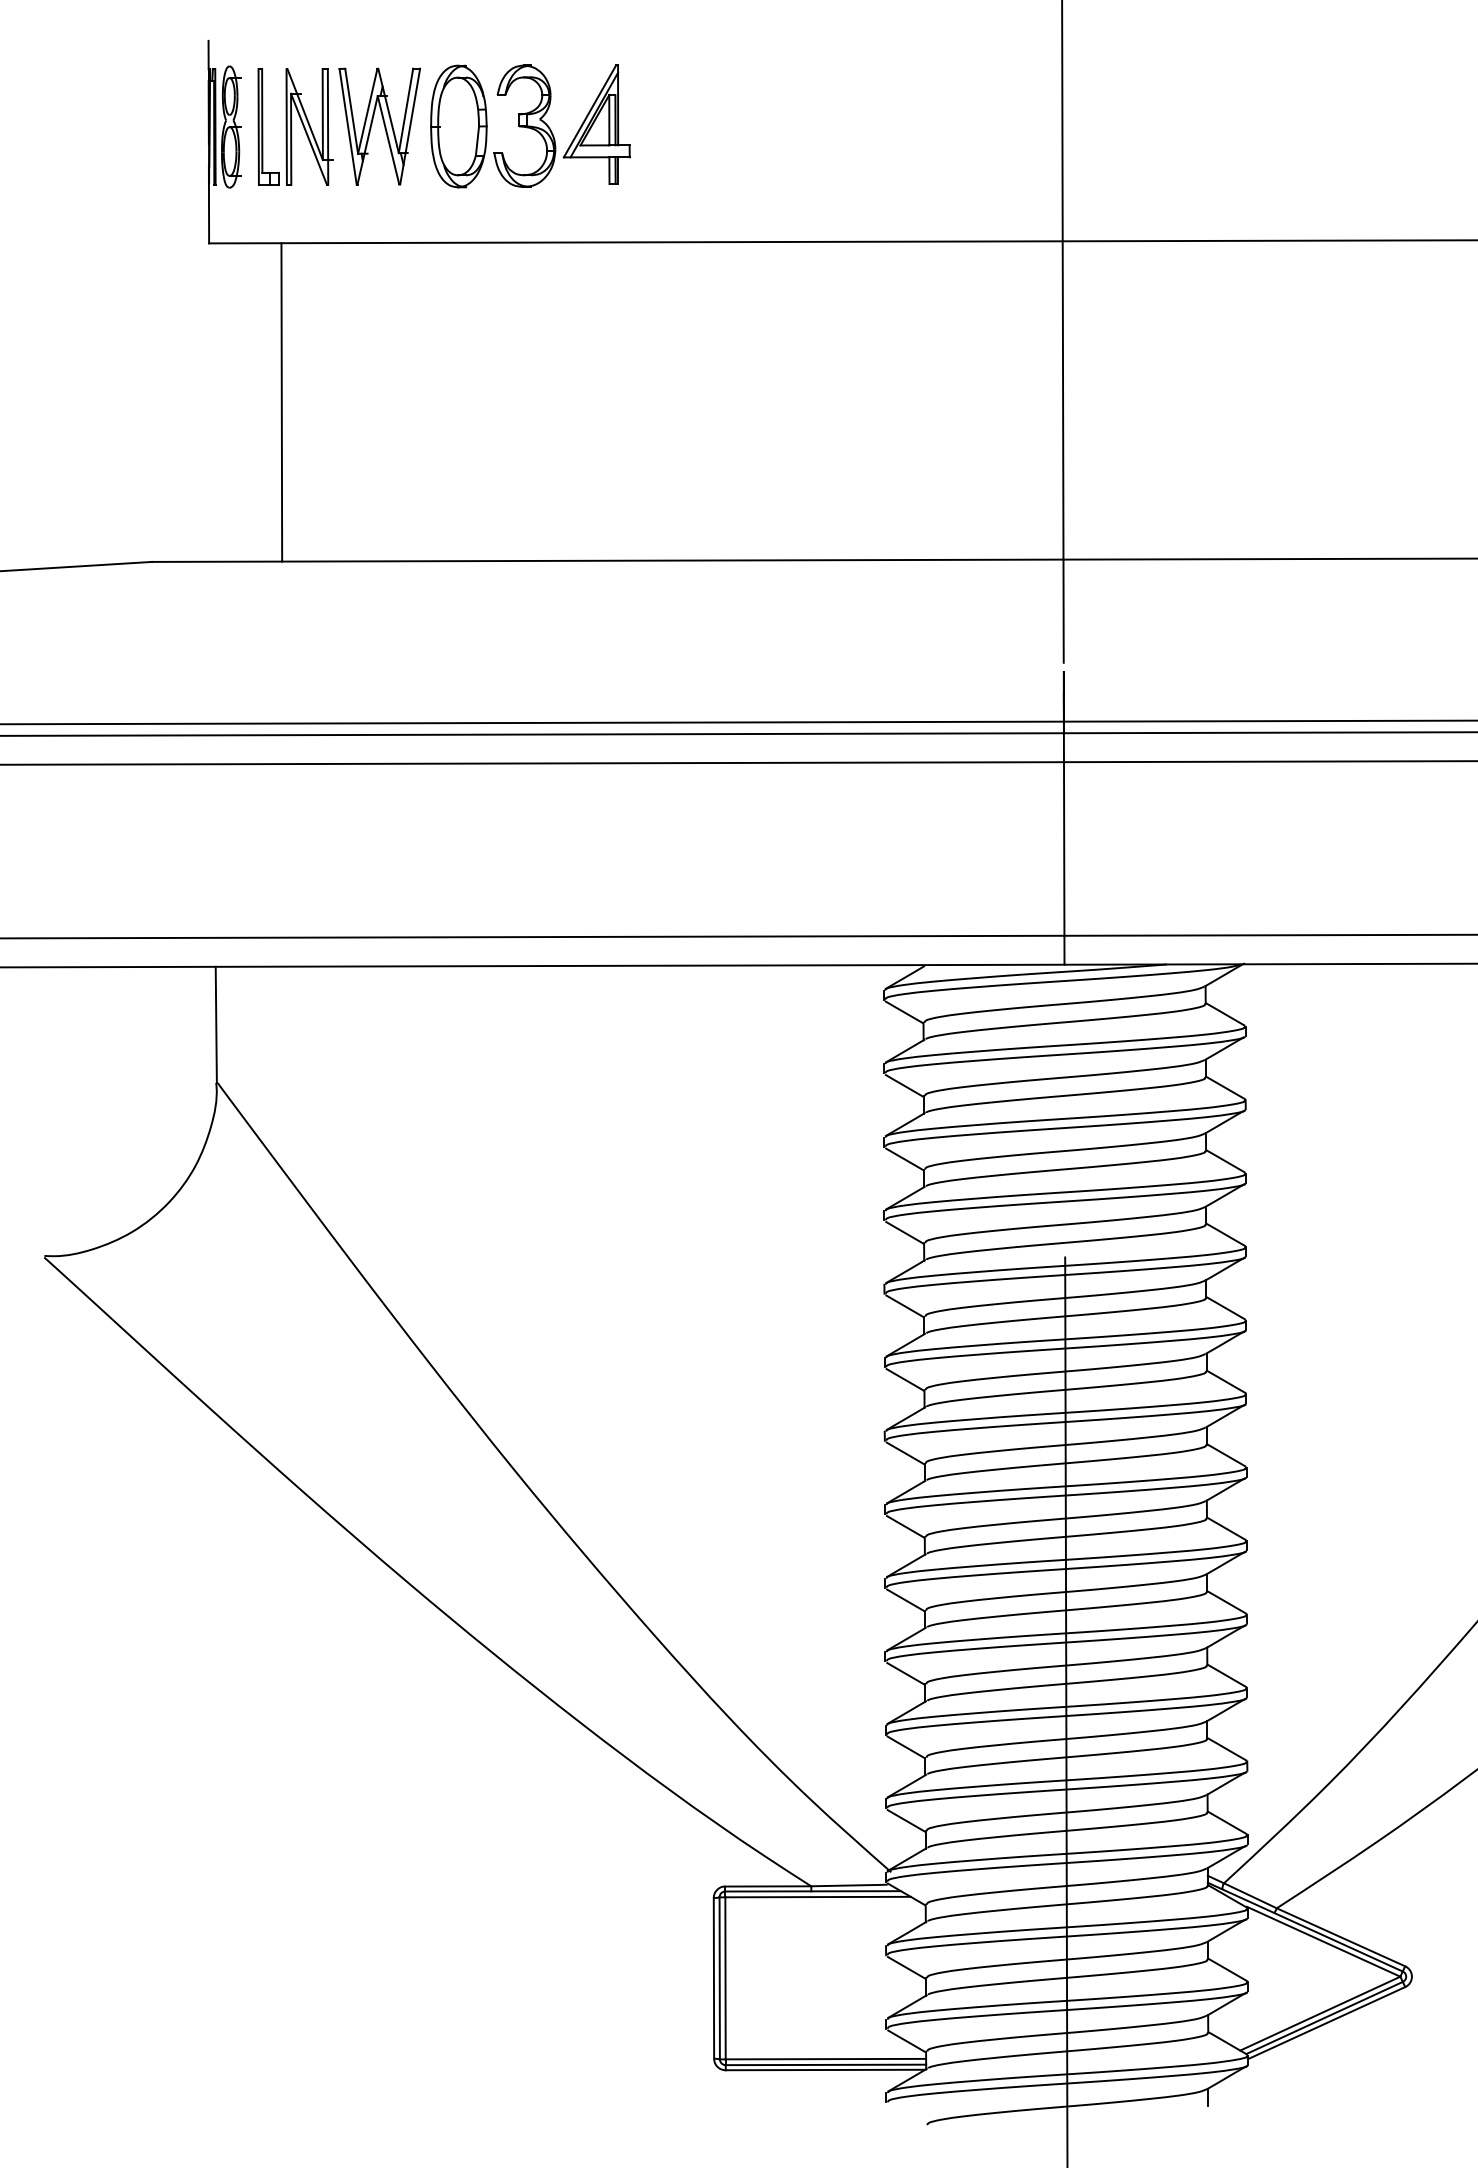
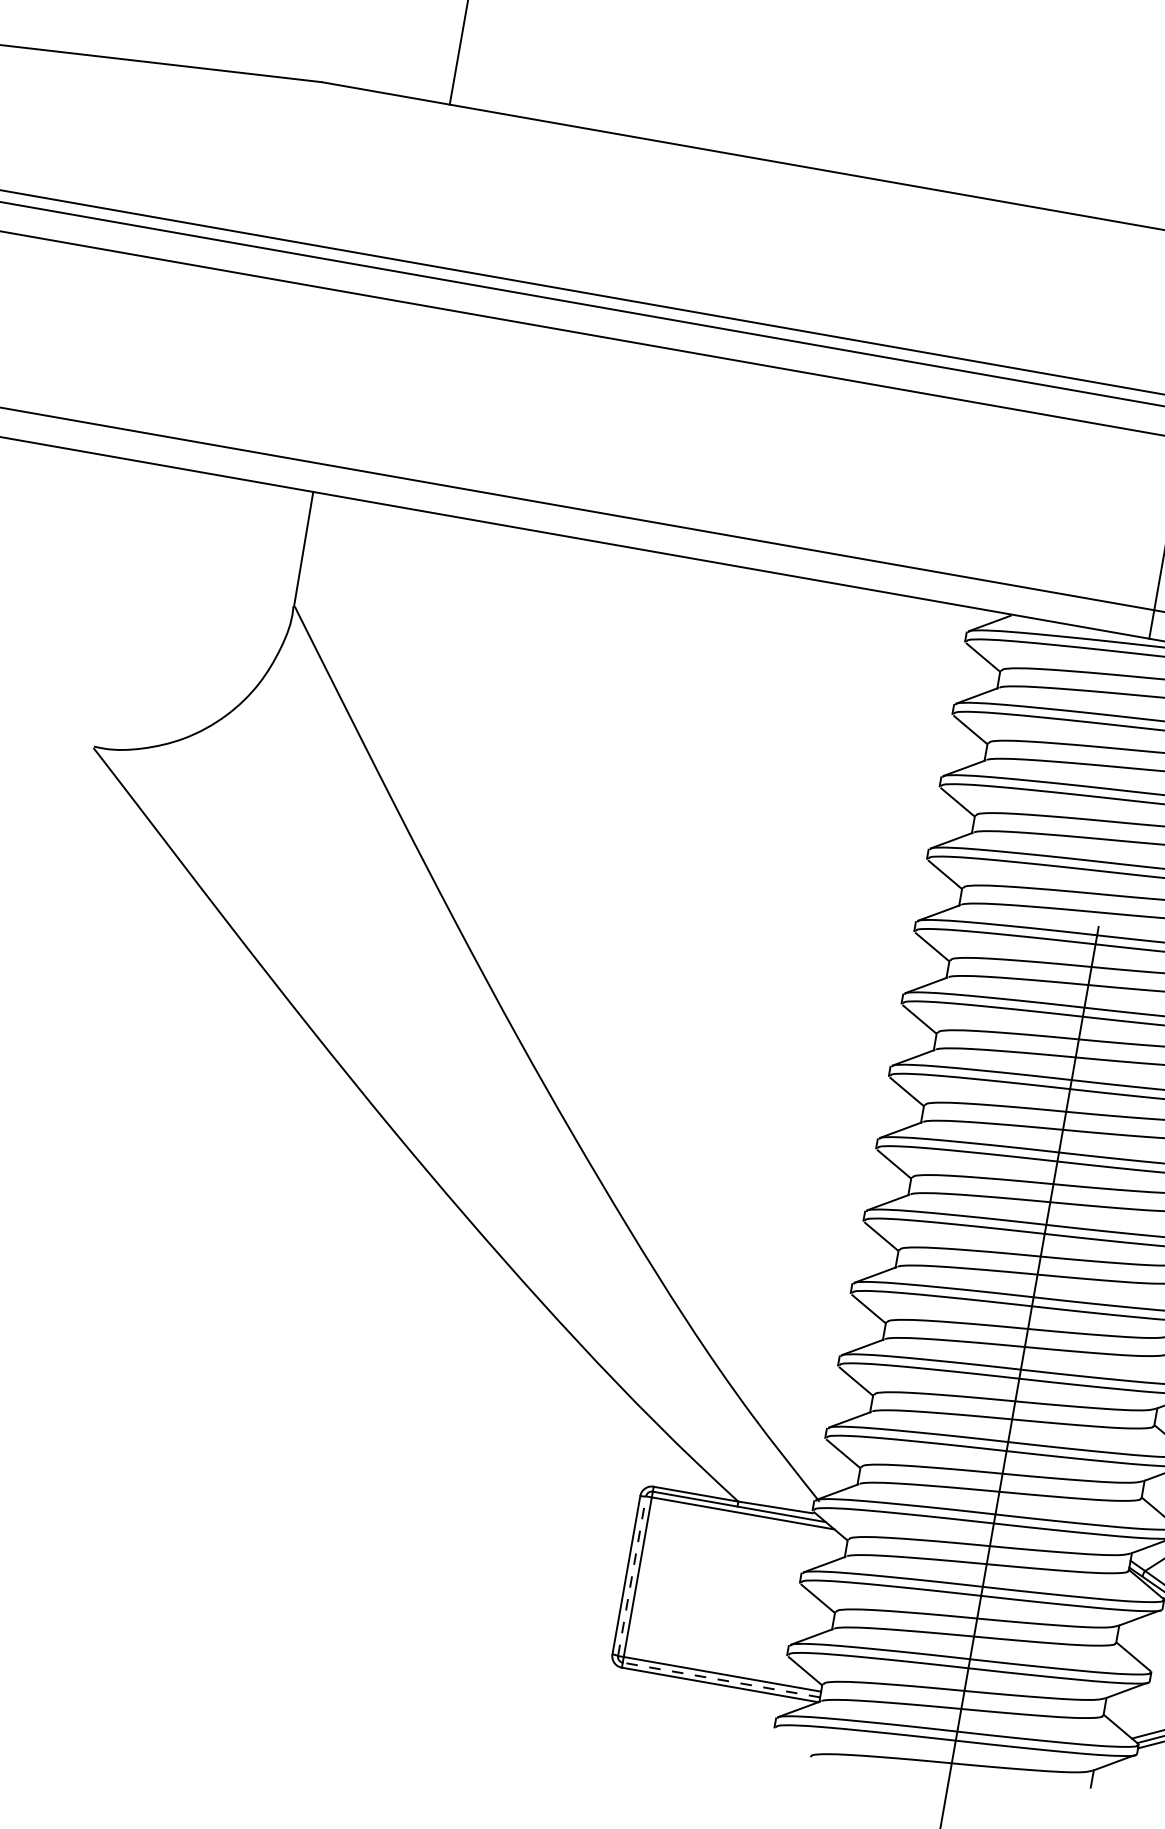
line: (719, 1977) -> (632, 1575), solid -> dashed
line: (825, 2064) -> (721, 1679), solid -> dashed

